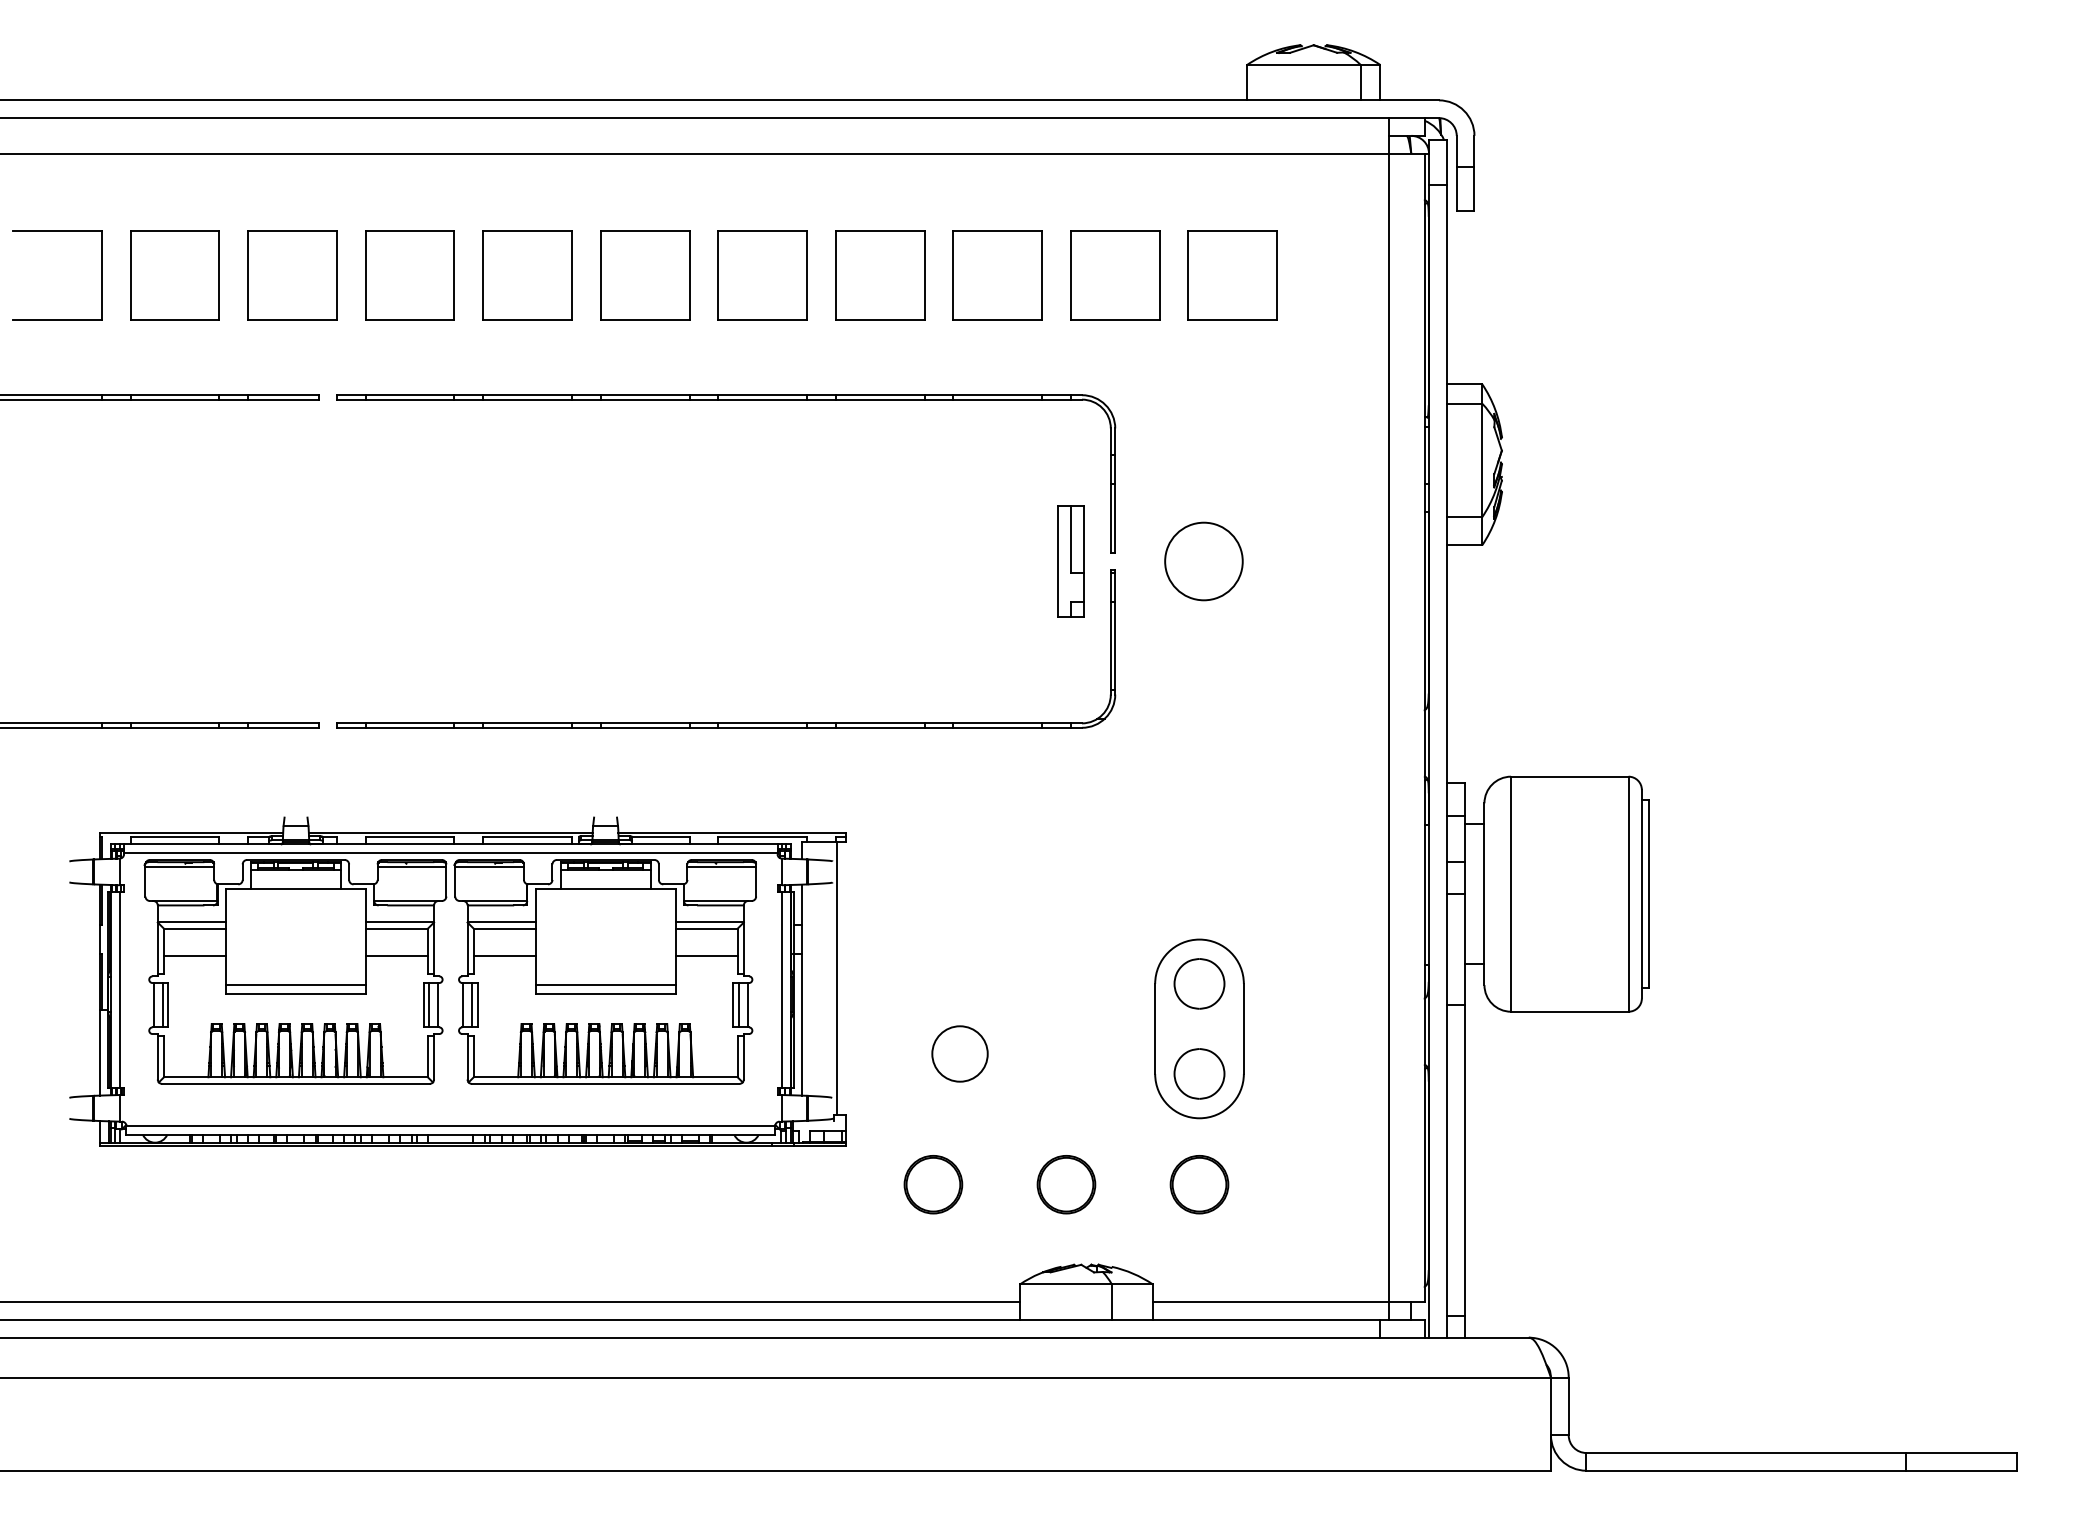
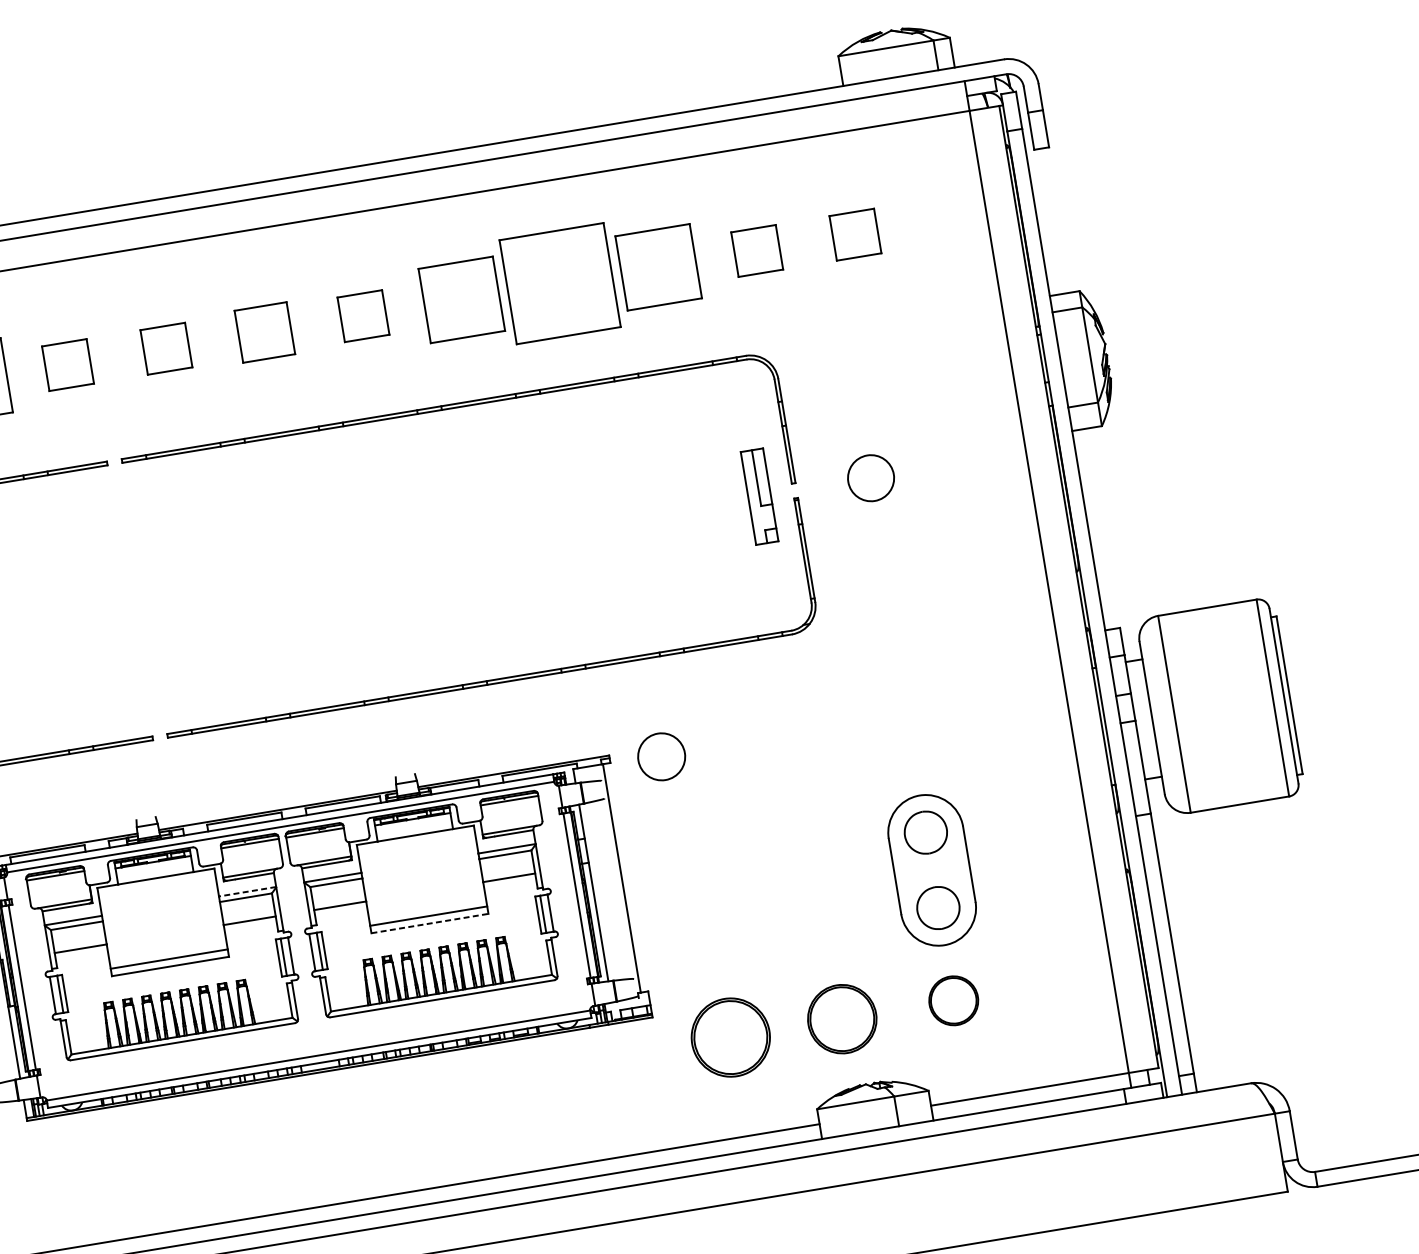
part: (292, 275) -> (67, 365), size x0.6
part: (409, 275) -> (165, 348), size x0.6
part: (527, 275) -> (264, 332), size x0.7
part: (645, 275) -> (363, 316), size x0.6
part: (880, 275) -> (560, 283), size x1.4
part: (1115, 275) -> (757, 250), size x0.6
part: (1232, 275) -> (855, 234), size x0.6
circle: (1203, 561) -> (870, 478), size x0.7
line: (399, 922) -> (247, 892), solid -> dashed
line: (605, 994) -> (429, 923), solid -> dashed
circle: (959, 1053) -> (661, 756), moved
part: (933, 1184) -> (730, 1037), size x1.6
part: (1066, 1184) -> (842, 1019), size x1.4

